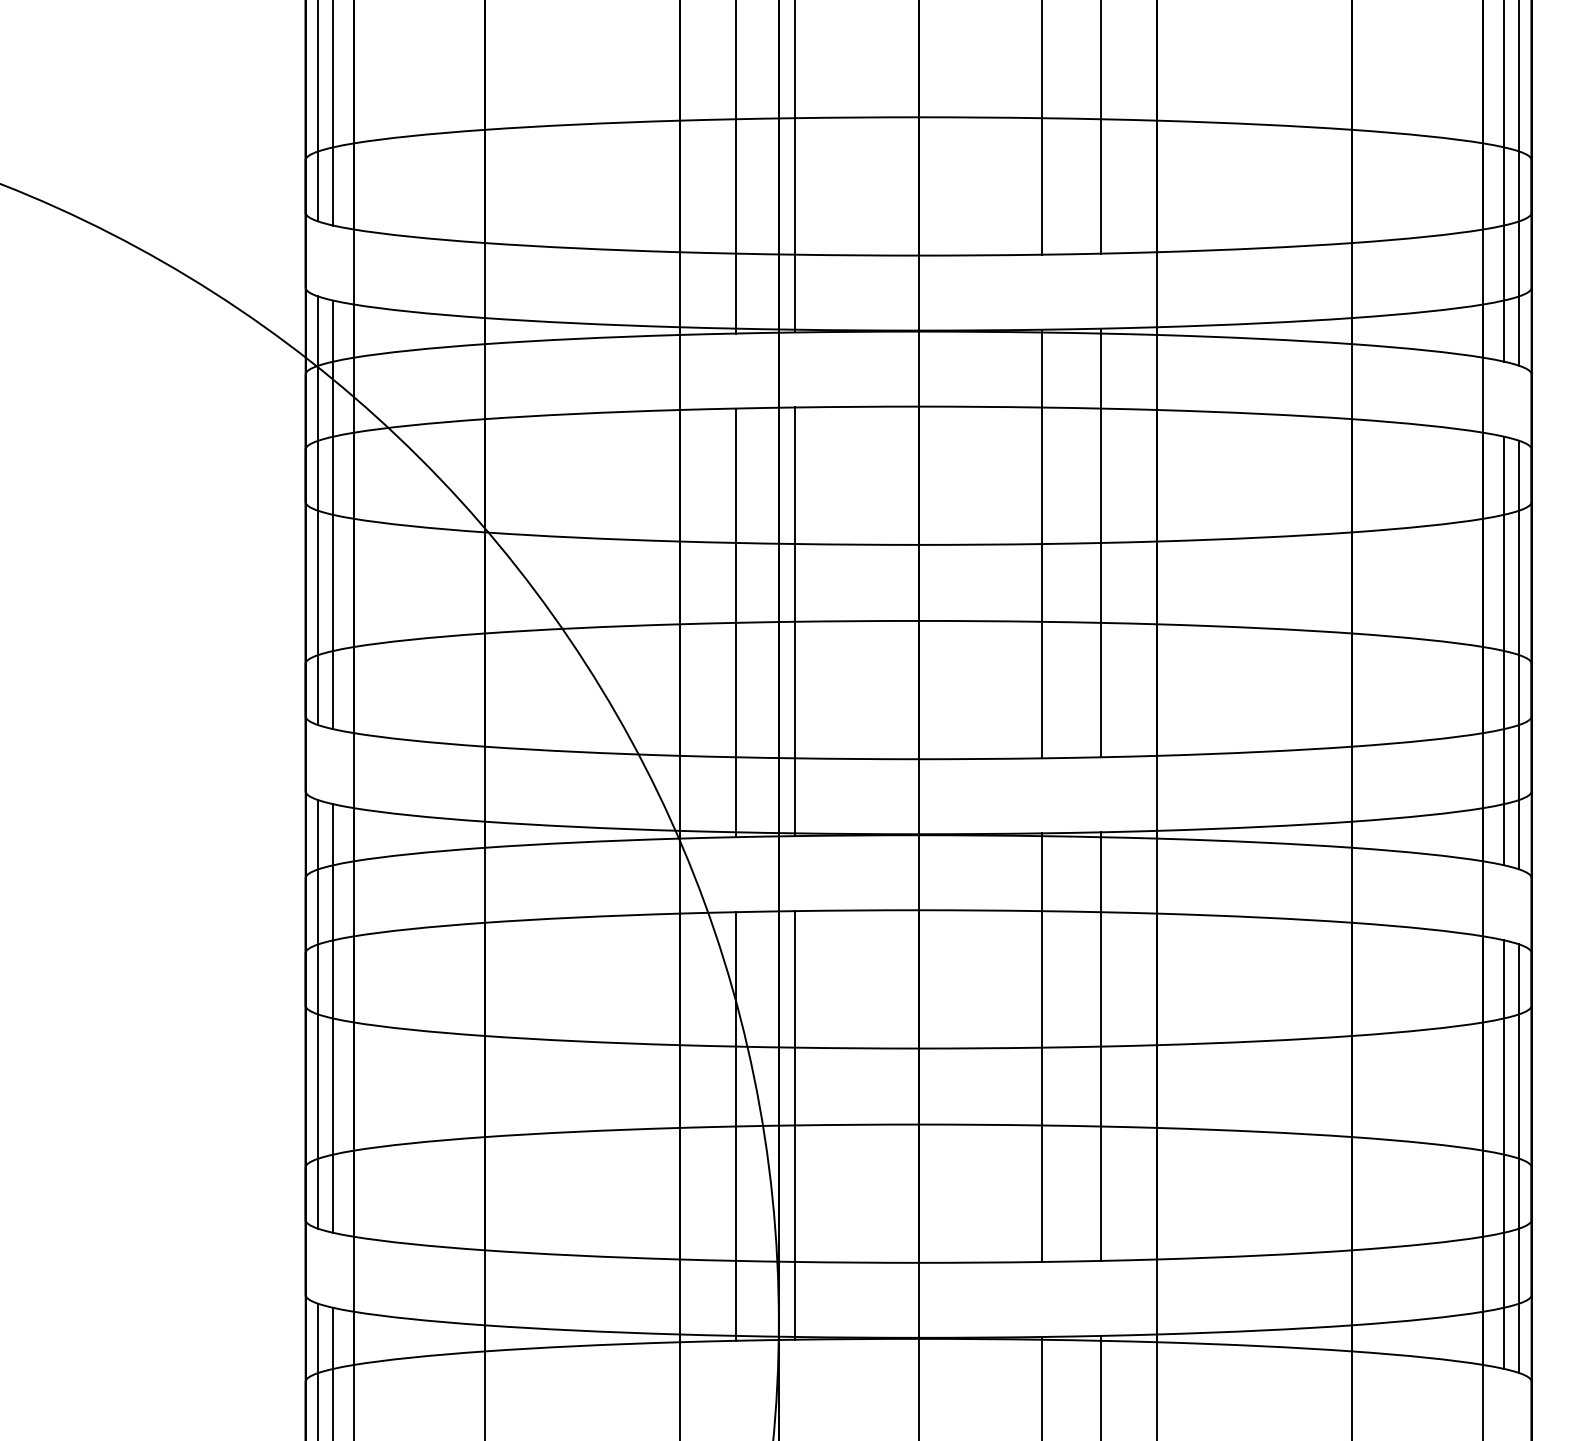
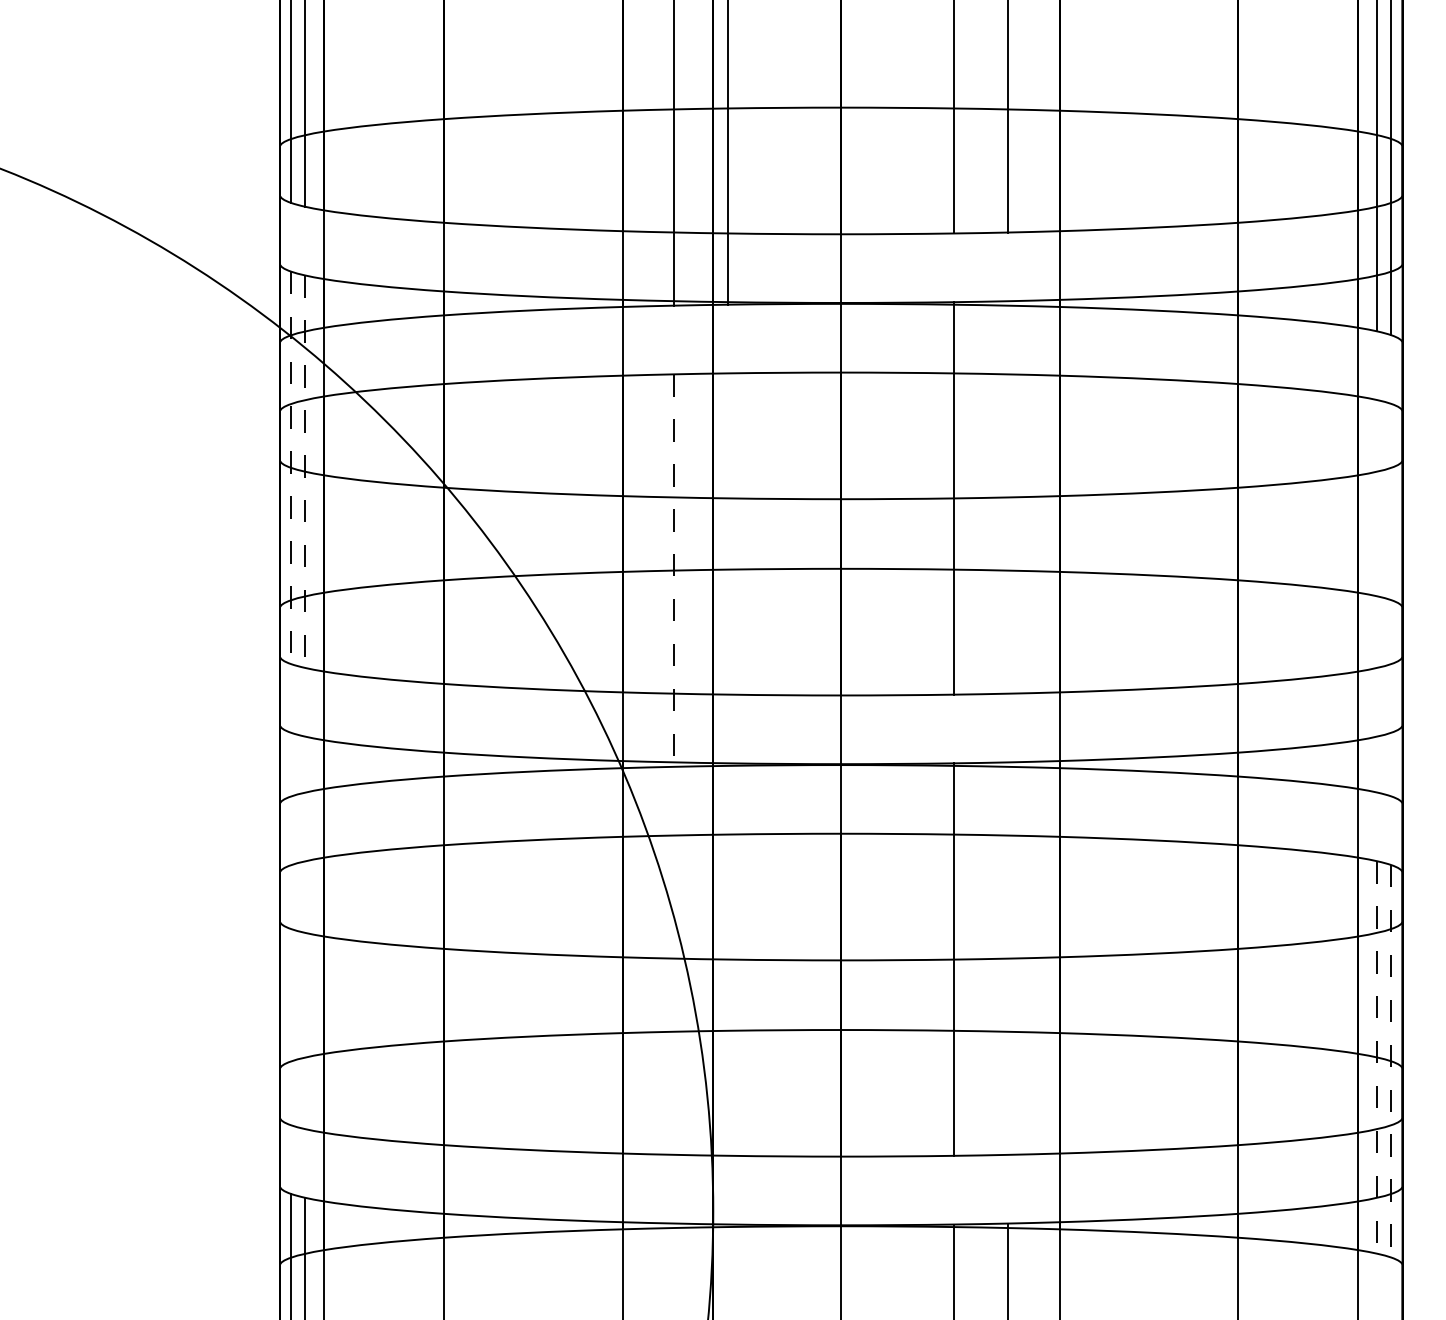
line: (318, 511) -> (291, 468), solid -> dashed
line: (333, 515) -> (305, 472), solid -> dashed
line: (1100, 542) -> (1007, 497), removed
line: (795, 621) -> (728, 569), removed
line: (736, 623) -> (674, 571), solid -> dashed
line: (1504, 650) -> (1377, 595), removed
line: (1519, 654) -> (1391, 599), removed
line: (318, 1014) -> (291, 929), removed
line: (333, 1018) -> (305, 932), removed
line: (1100, 1046) -> (1007, 958), removed
line: (795, 1125) -> (728, 1030), removed
line: (736, 1126) -> (674, 1031), removed
line: (1504, 1155) -> (1377, 1058), solid -> dashed
line: (1519, 1159) -> (1391, 1061), solid -> dashed

